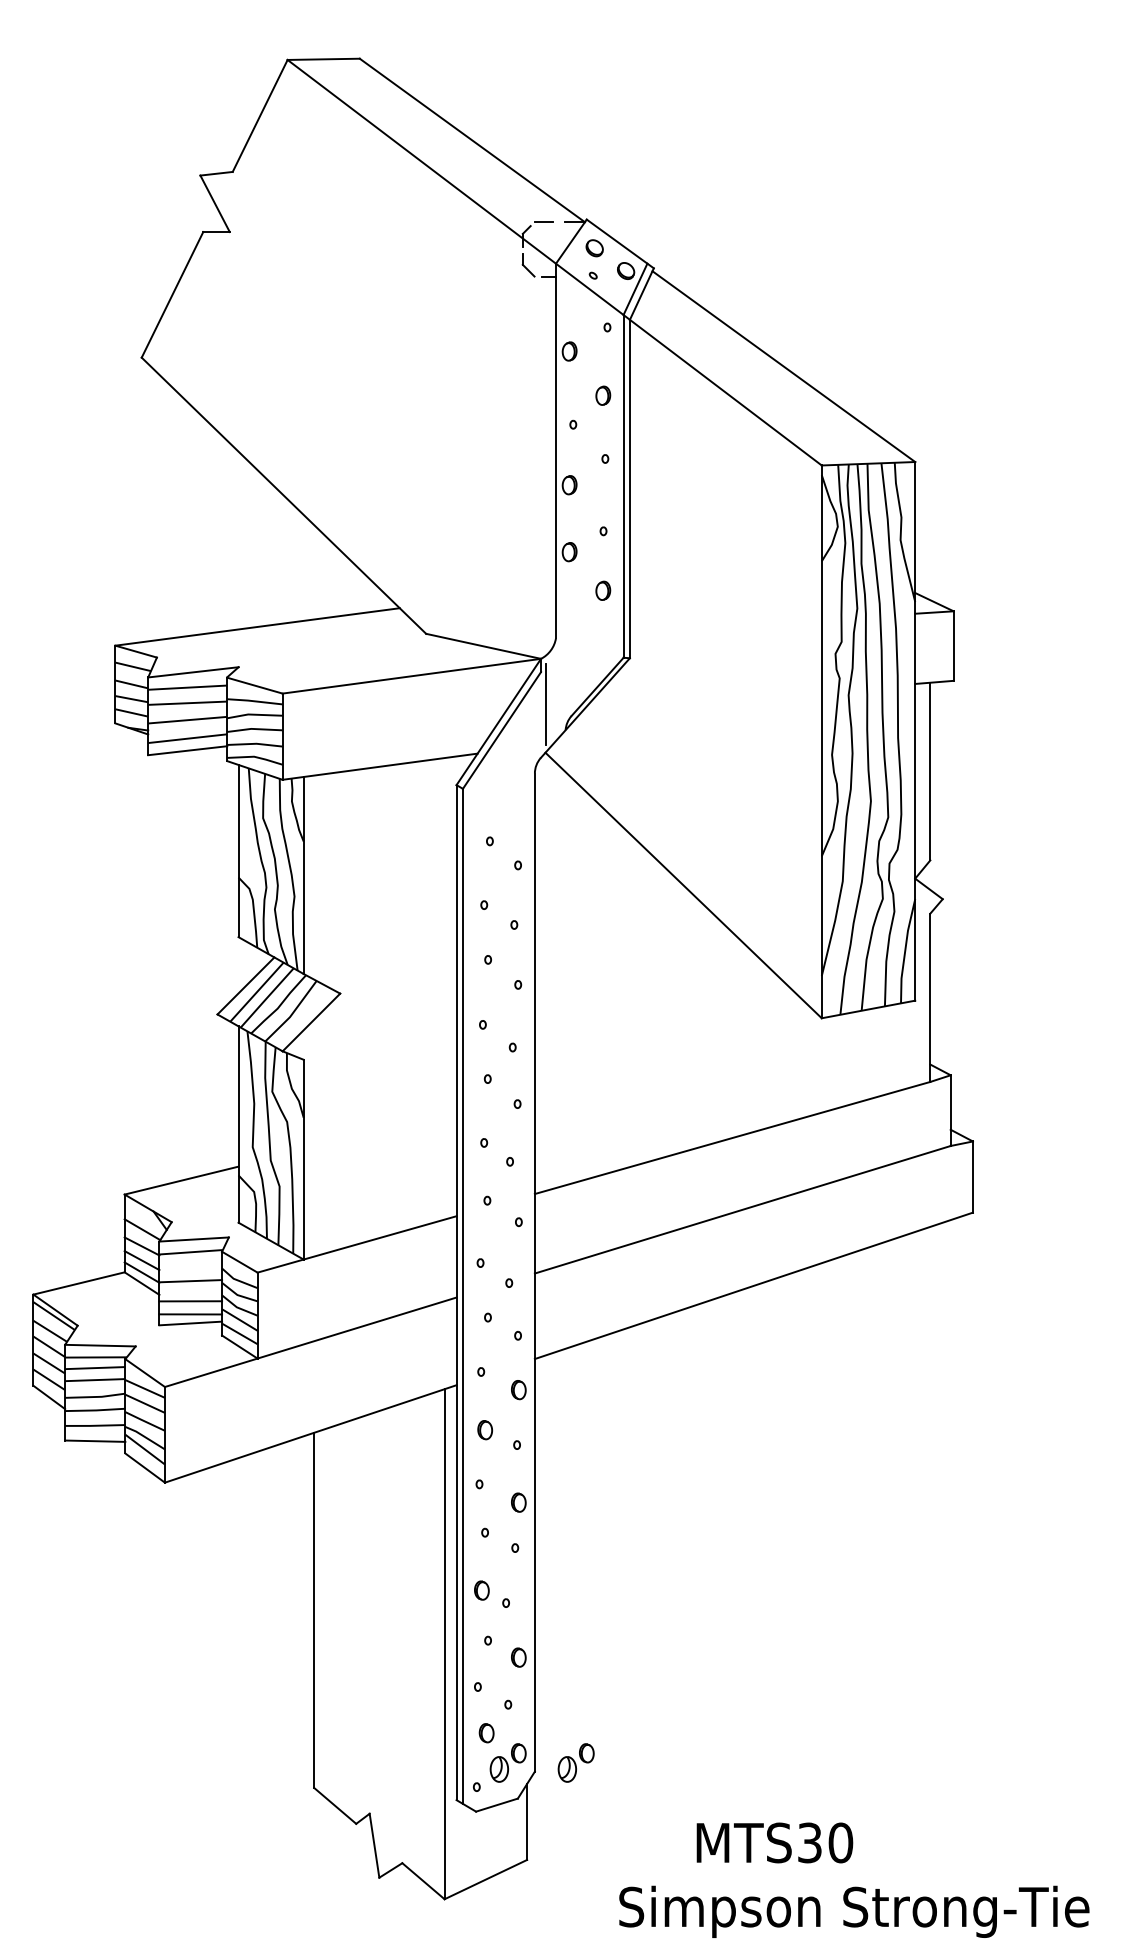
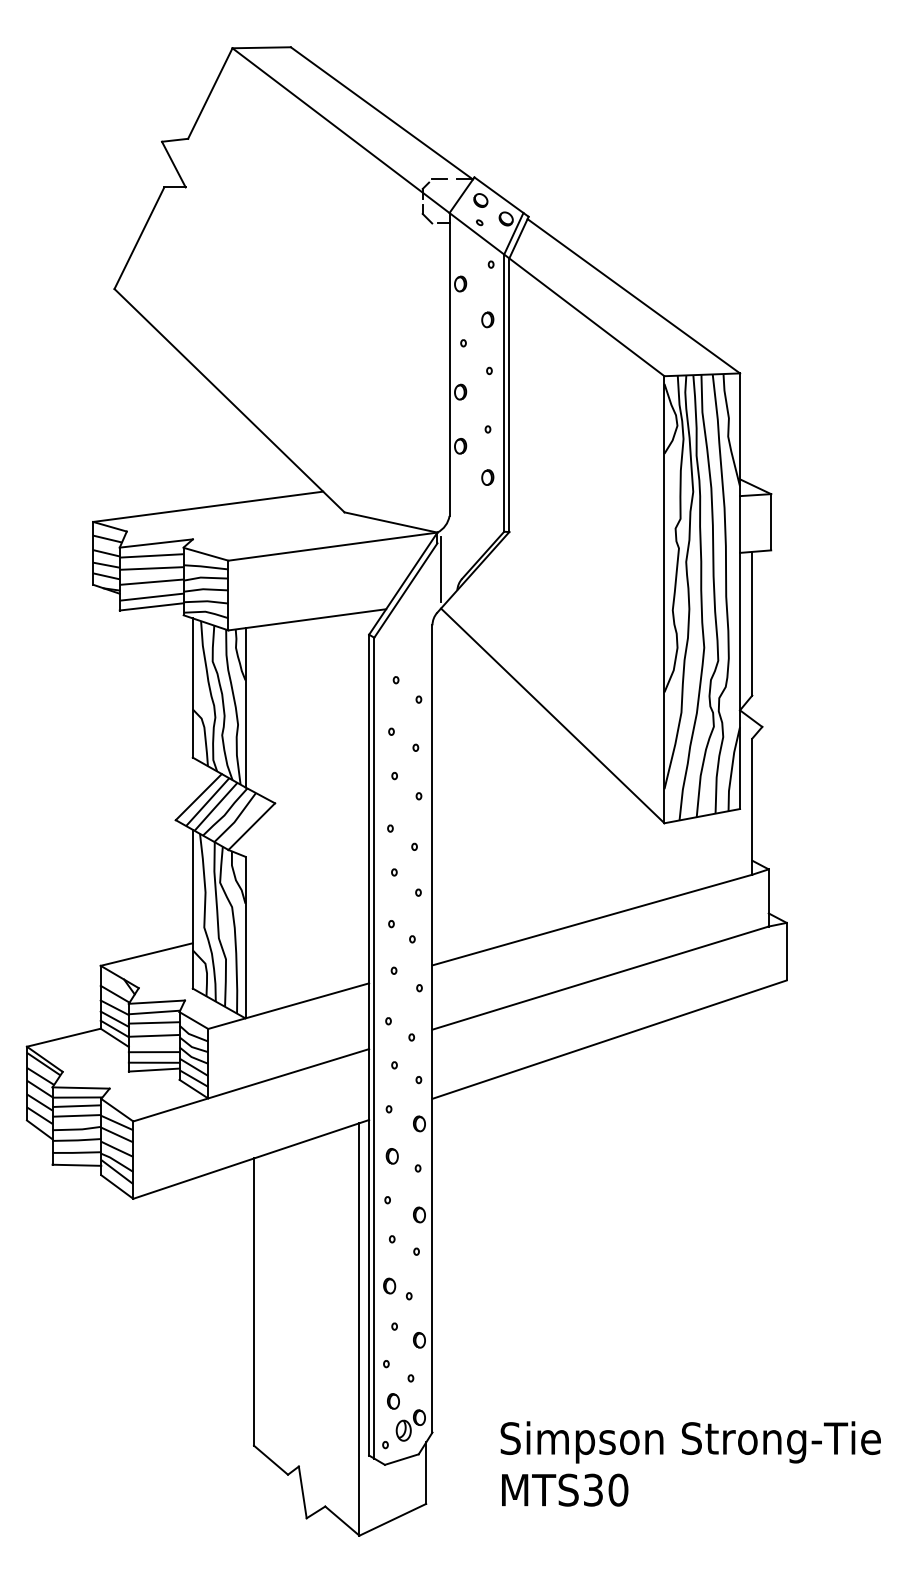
line: (190, 1265) -> (153, 1023), added
part: (575, 1762) -> (465, 1425), removed
text: (774, 1842) -> (564, 1489), moved
text: (854, 1911) -> (690, 1442), moved

